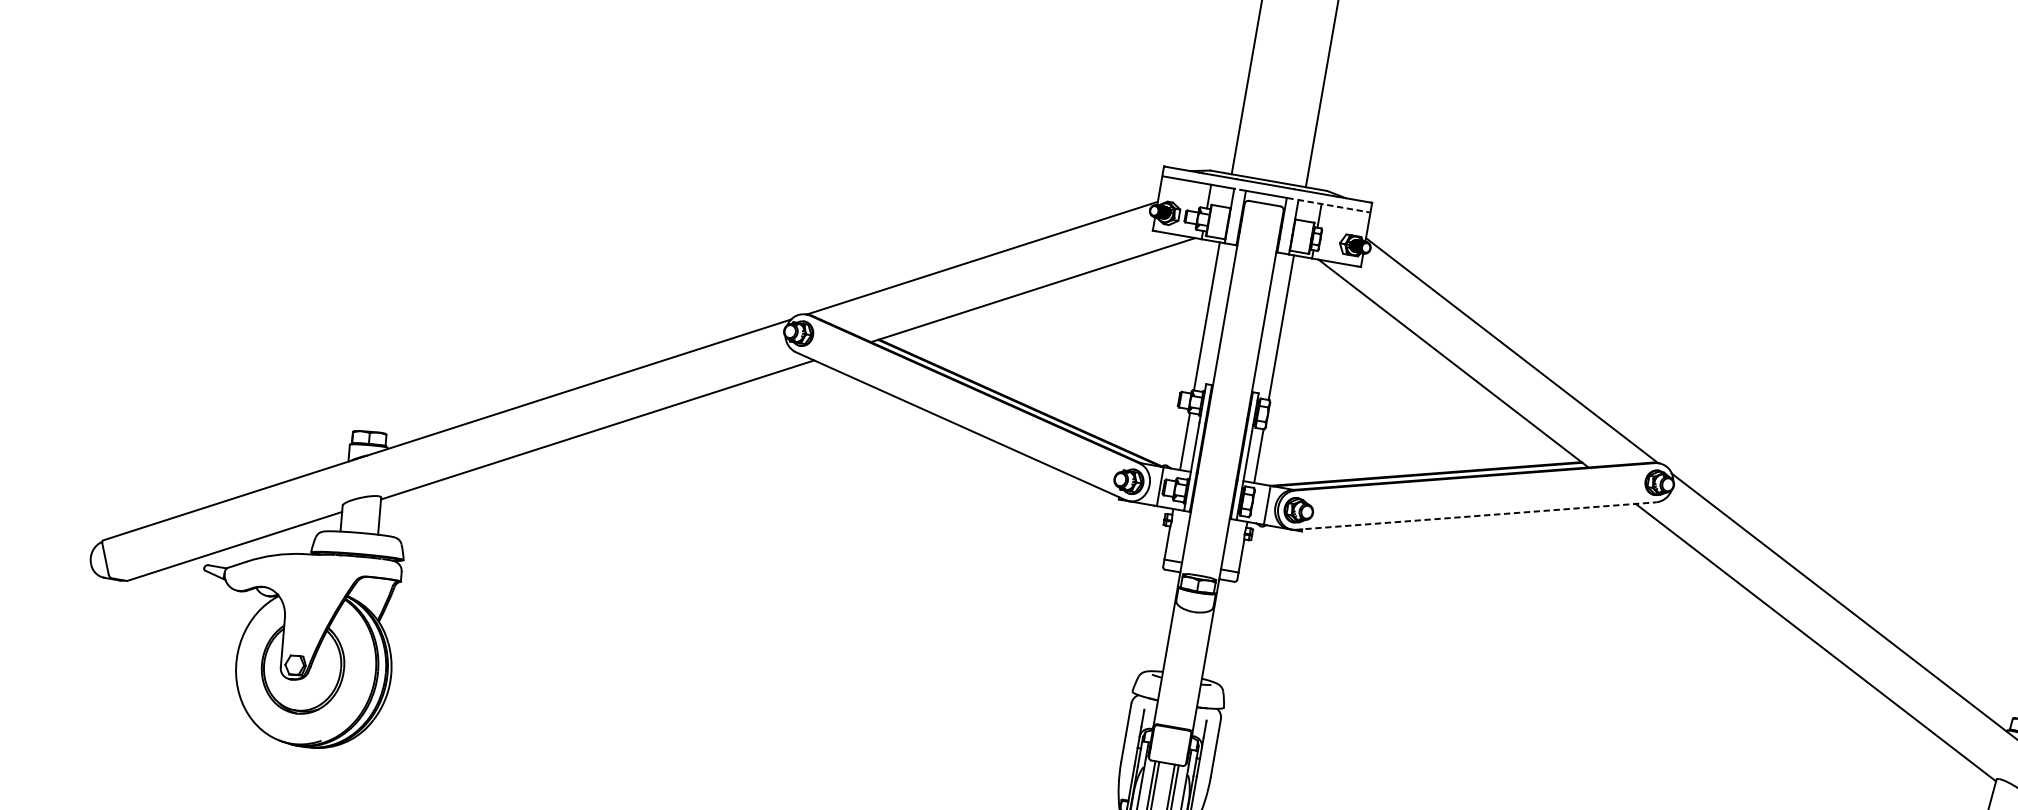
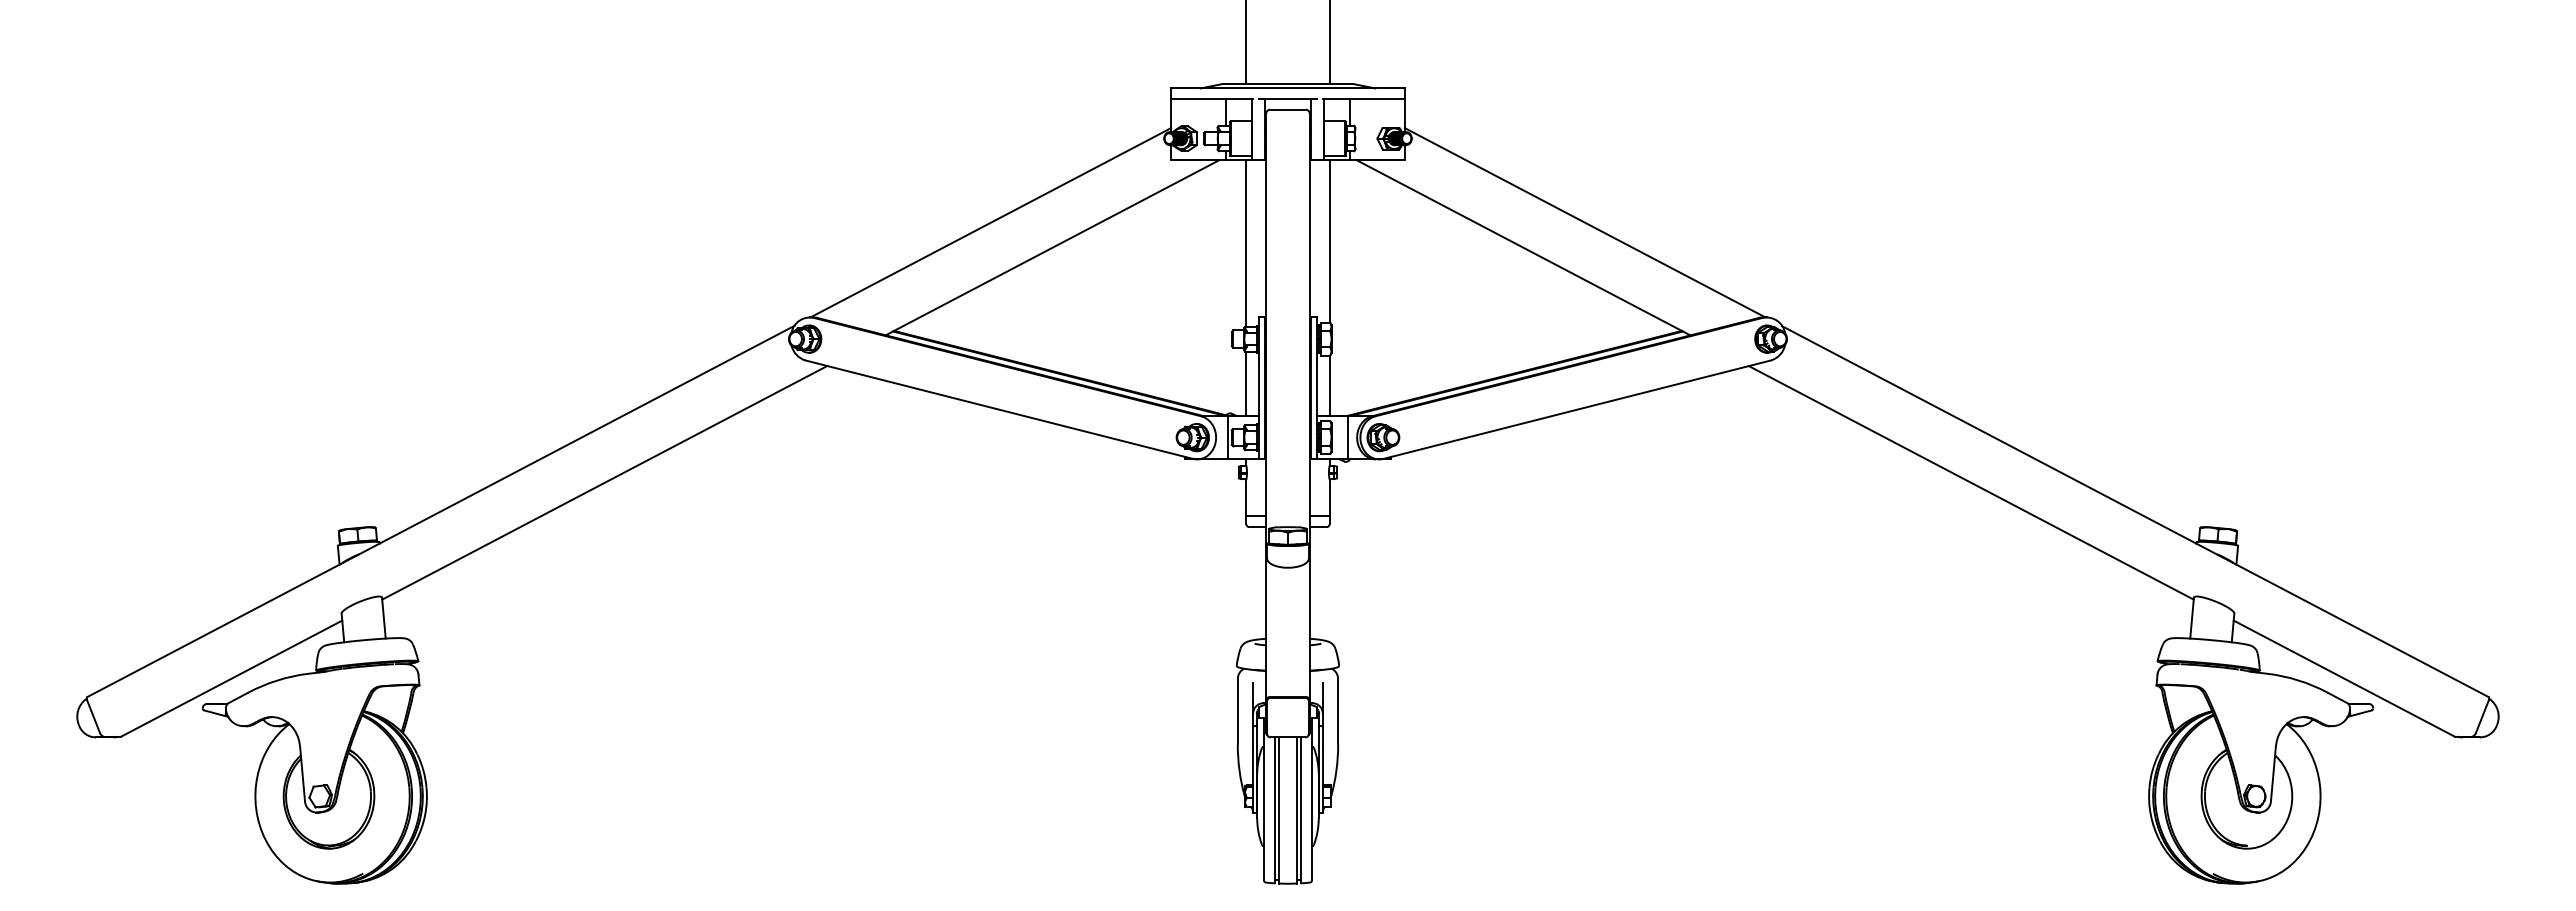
line: (1333, 206) -> (1363, 99), dashed -> solid
line: (1476, 515) -> (1577, 409), dashed -> solid

